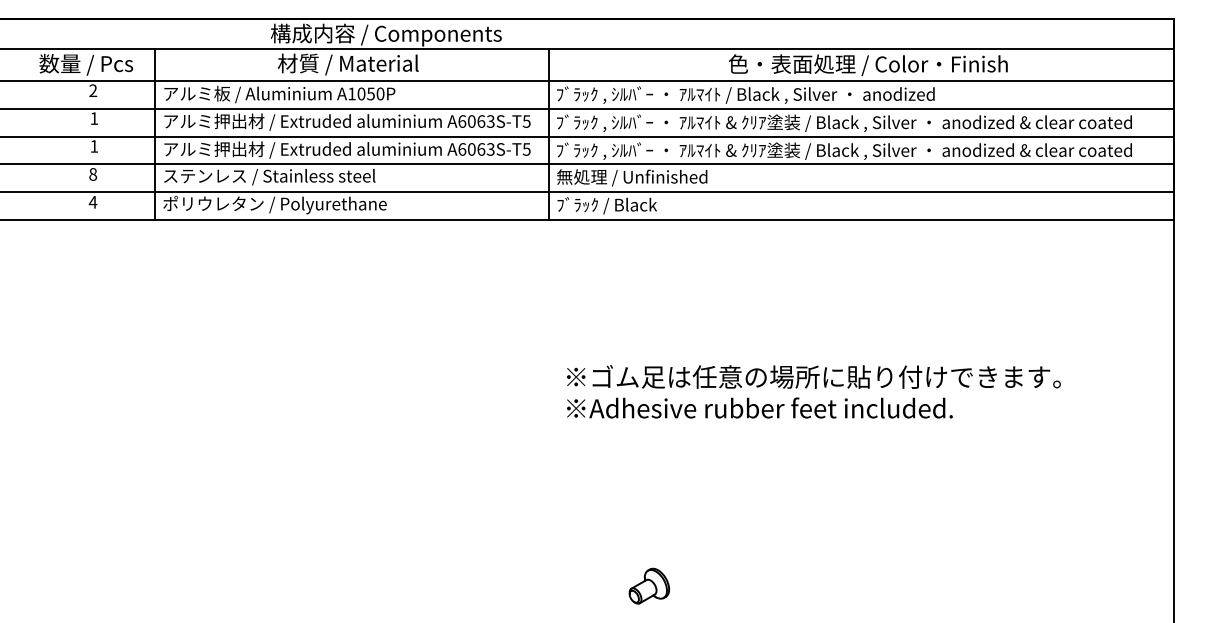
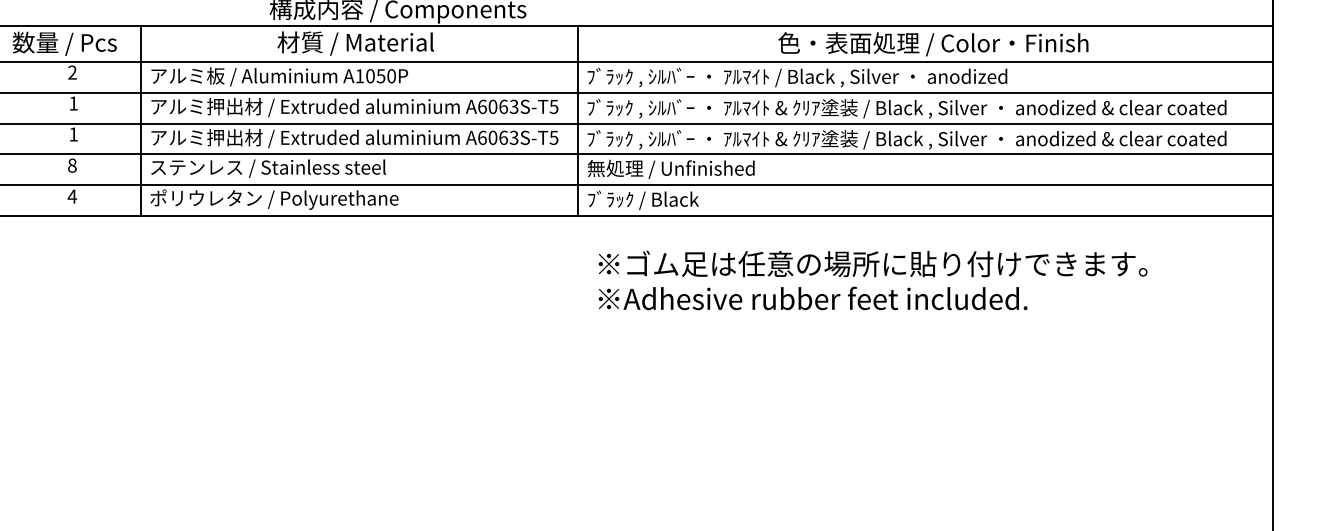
text: (813, 391) -> (872, 280), moved

